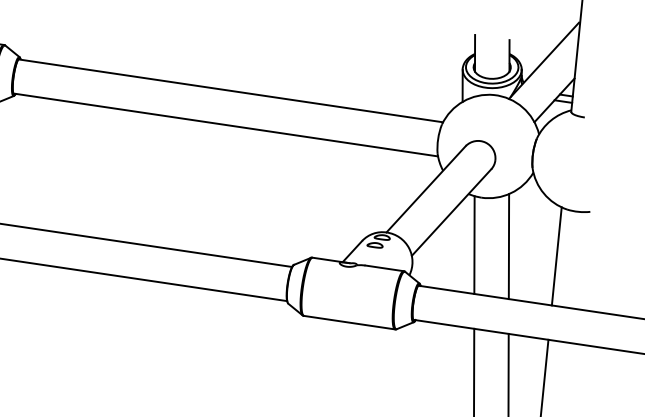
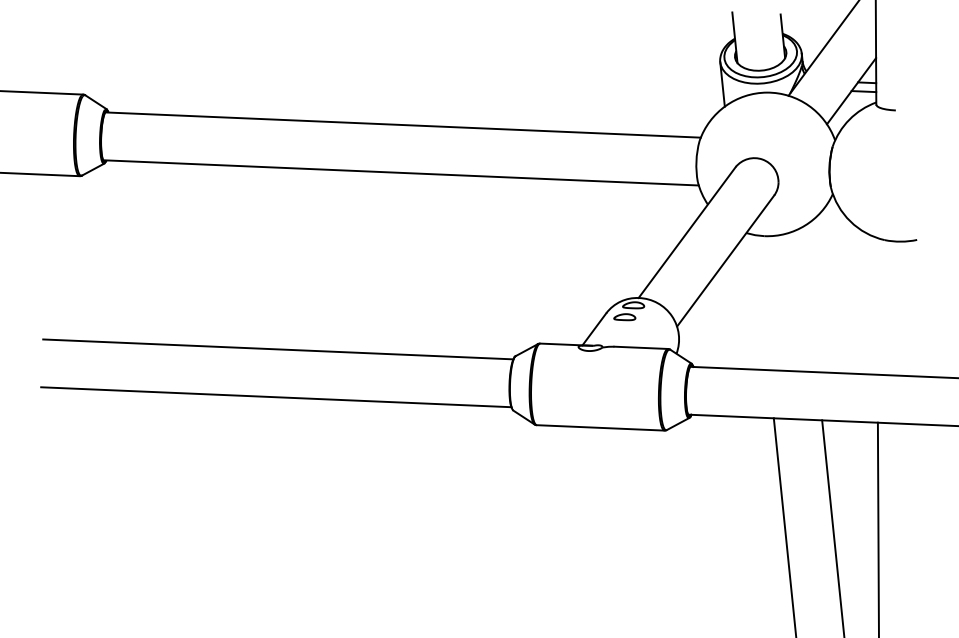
line: (474, 244) -> (761, 302), removed
line: (508, 246) -> (809, 299), removed
line: (556, 255) -> (876, 305), removed

